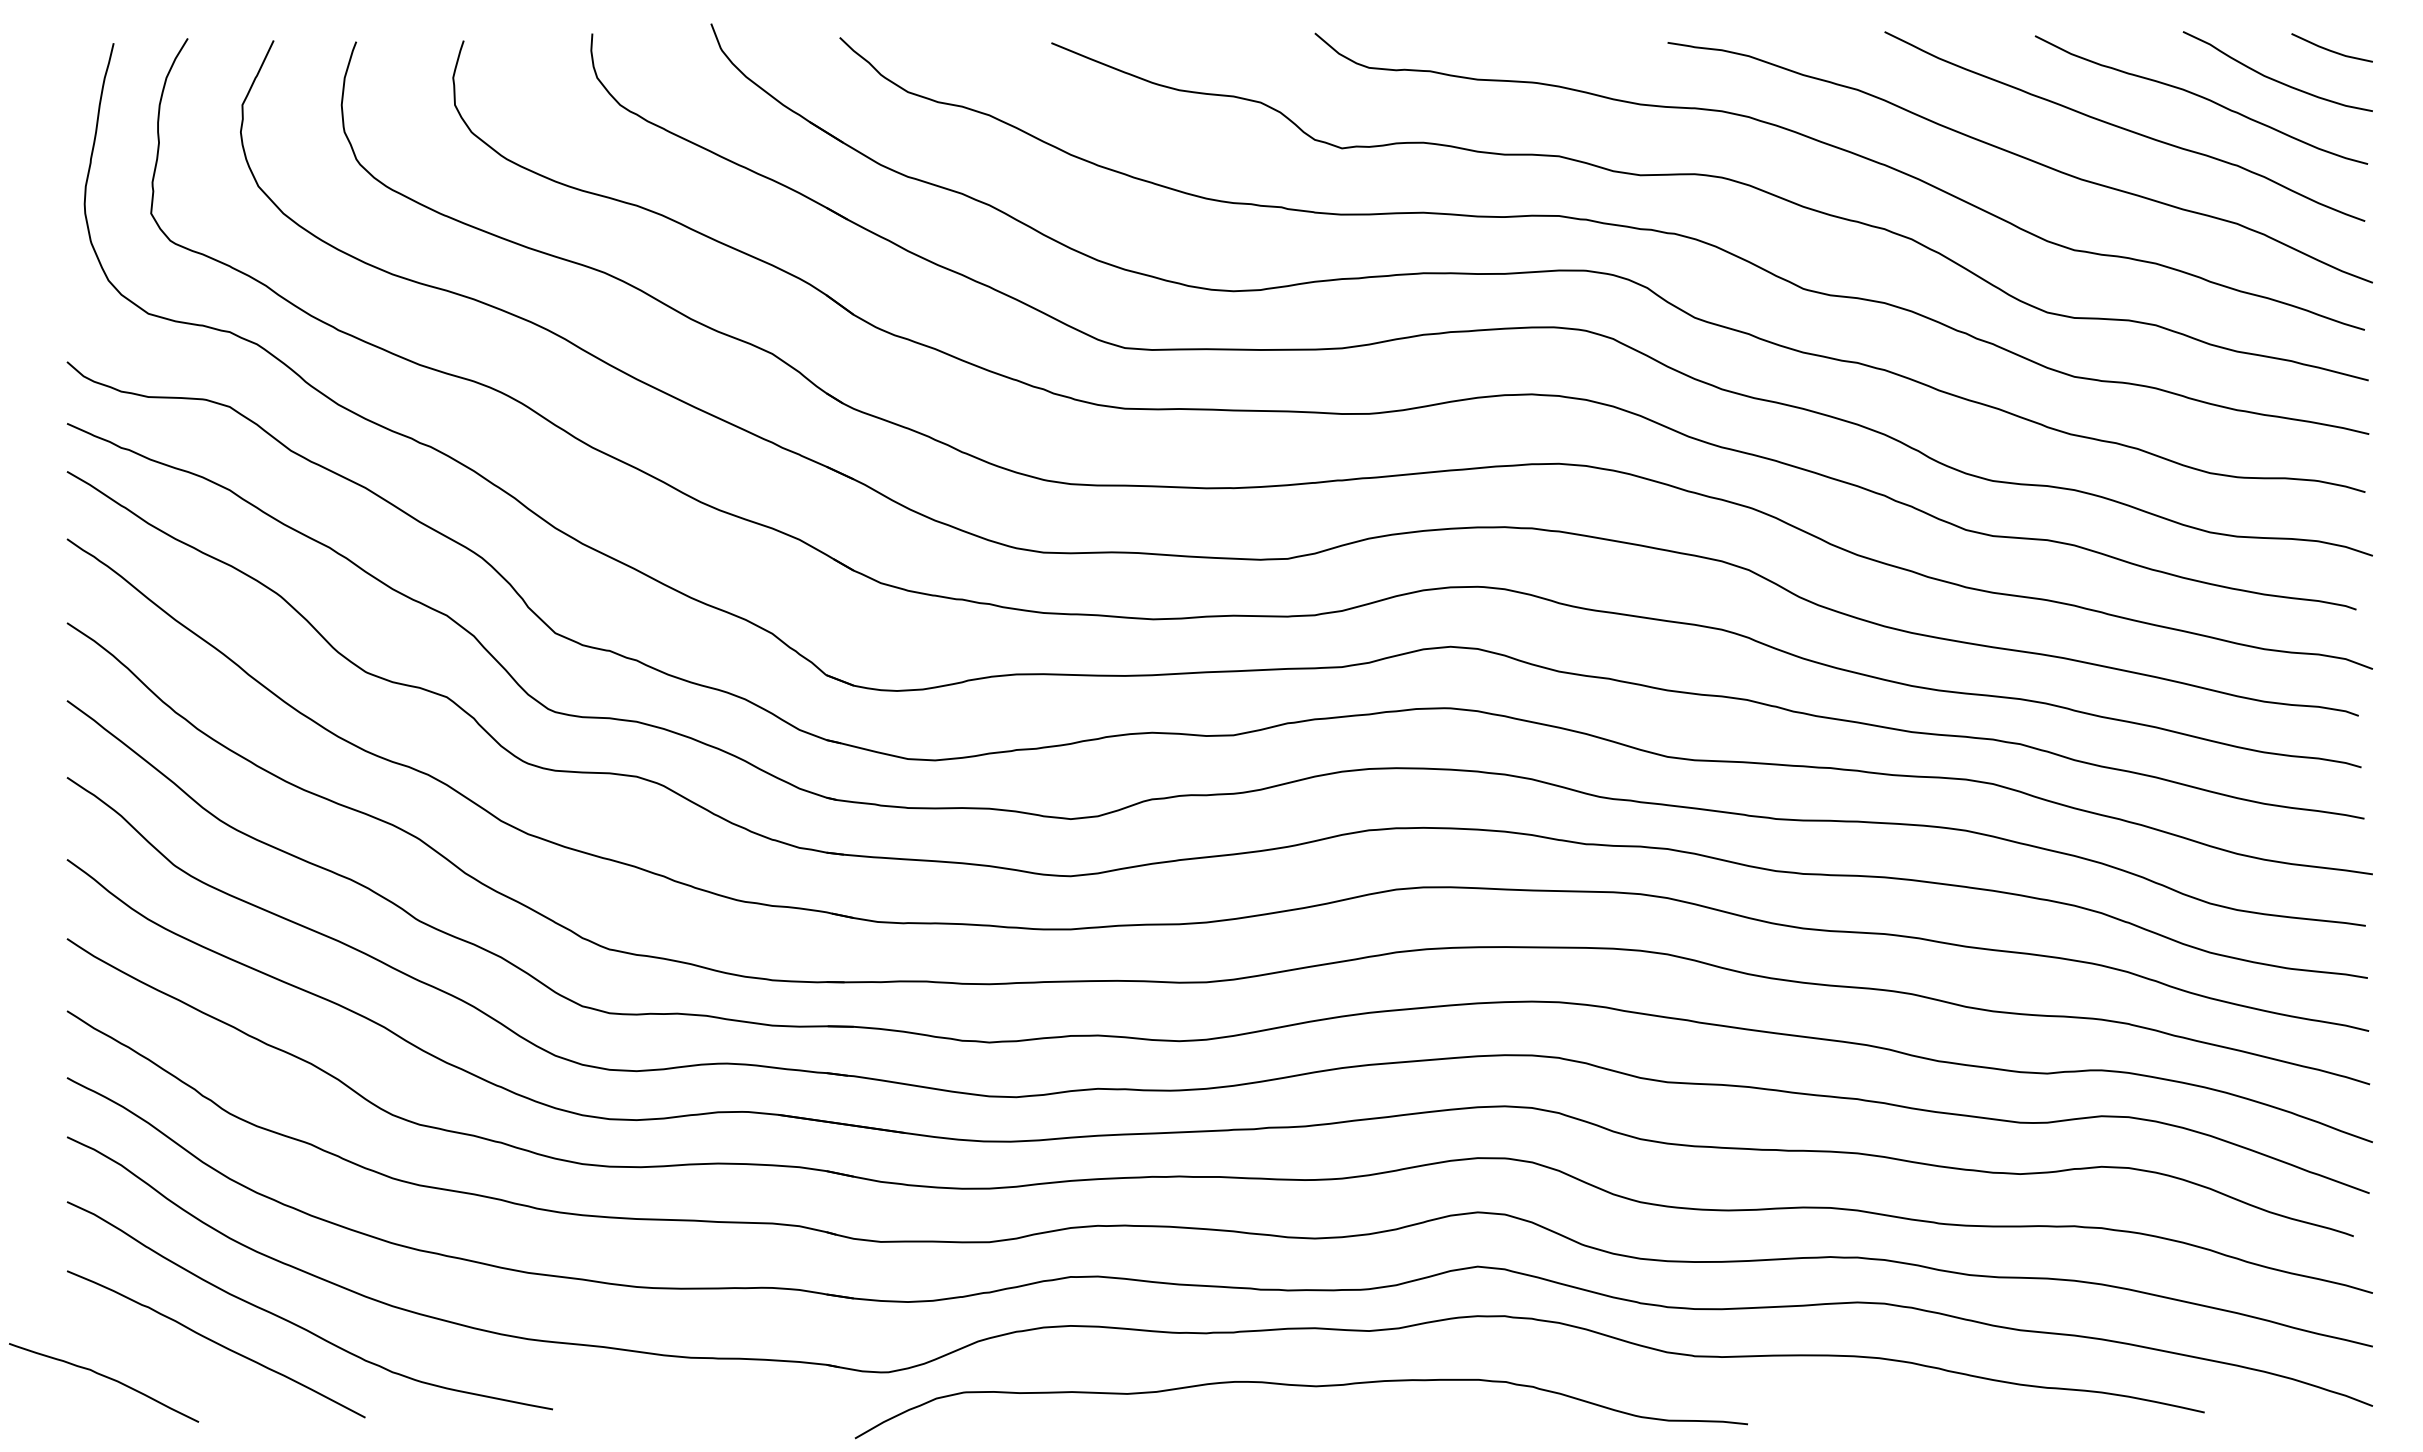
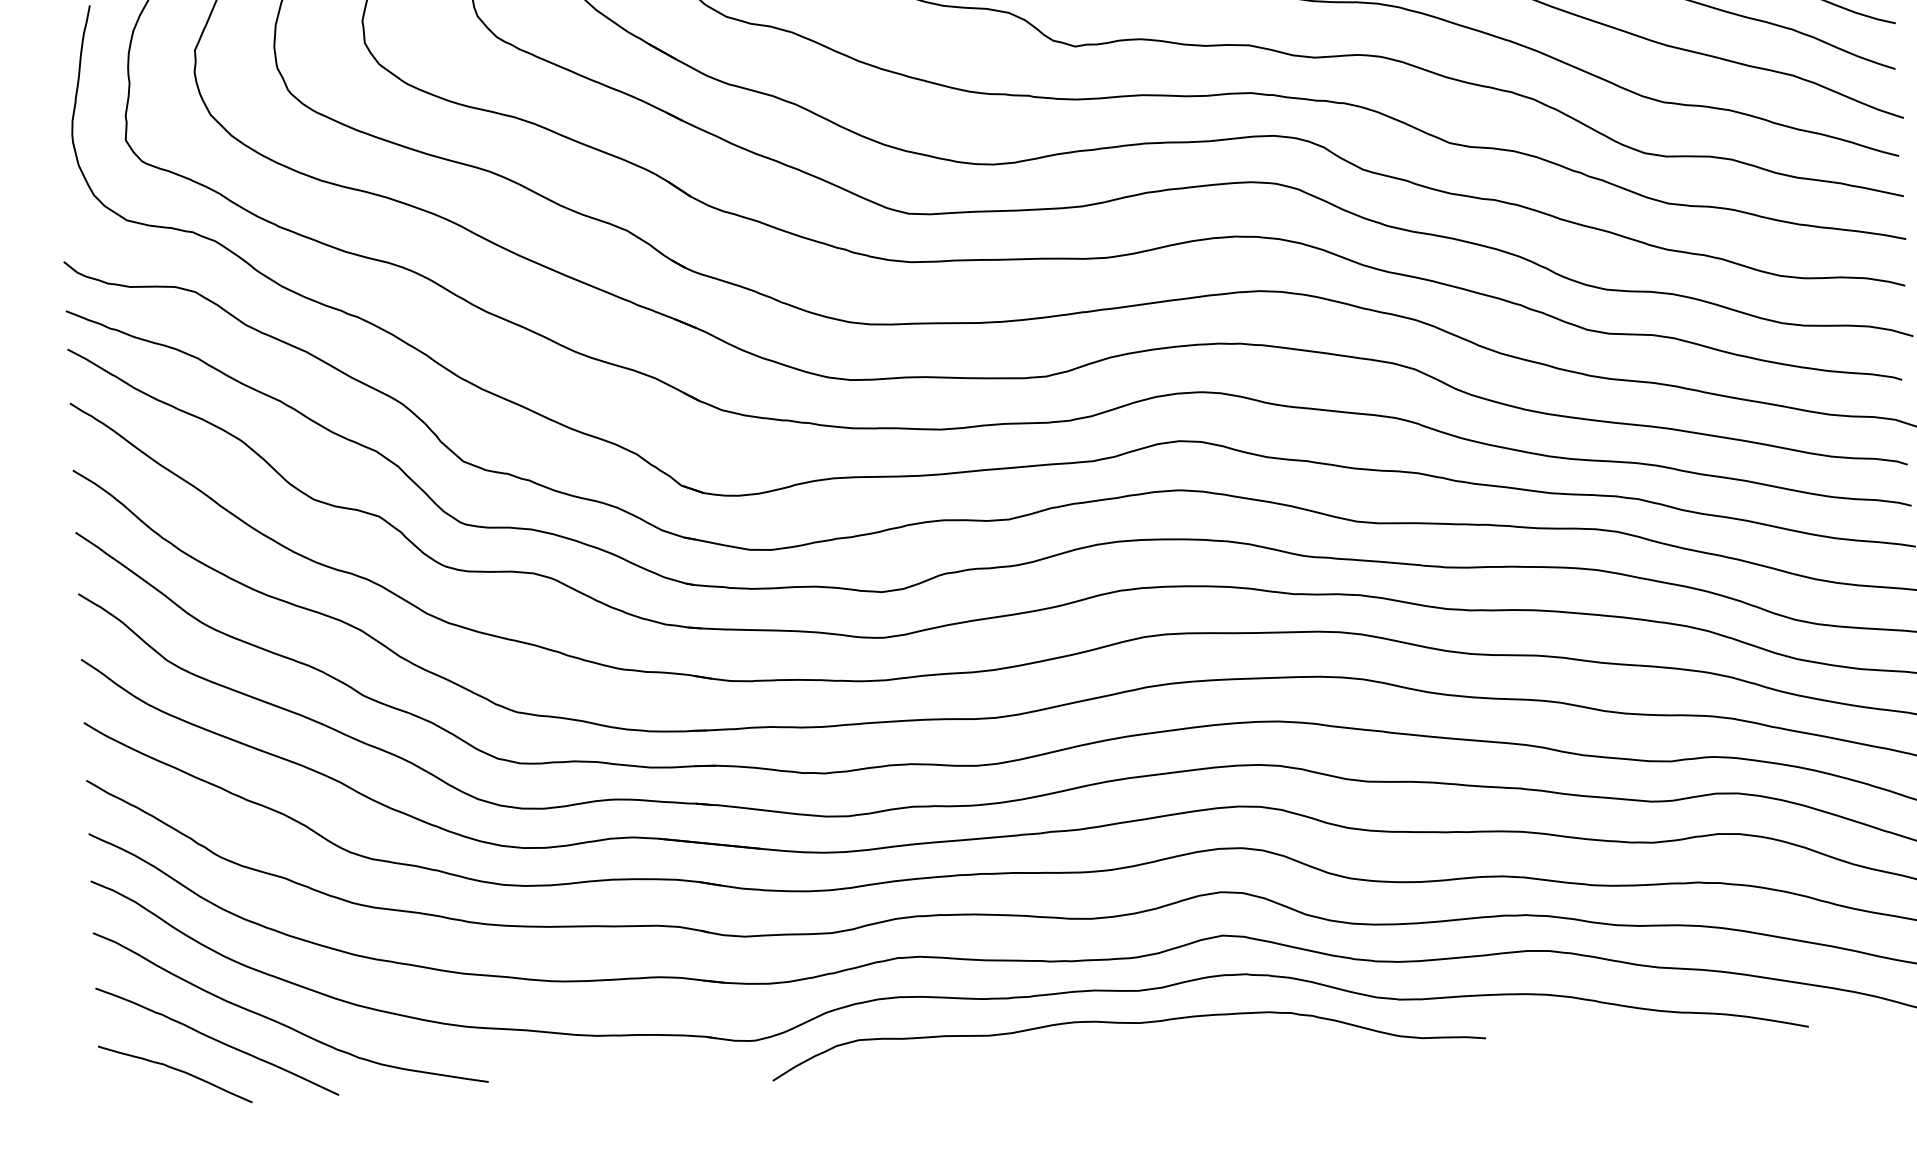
curve: (104, 1377) -> (175, 1070), moved
curve: (1300, 1386) -> (1127, 1023), moved

